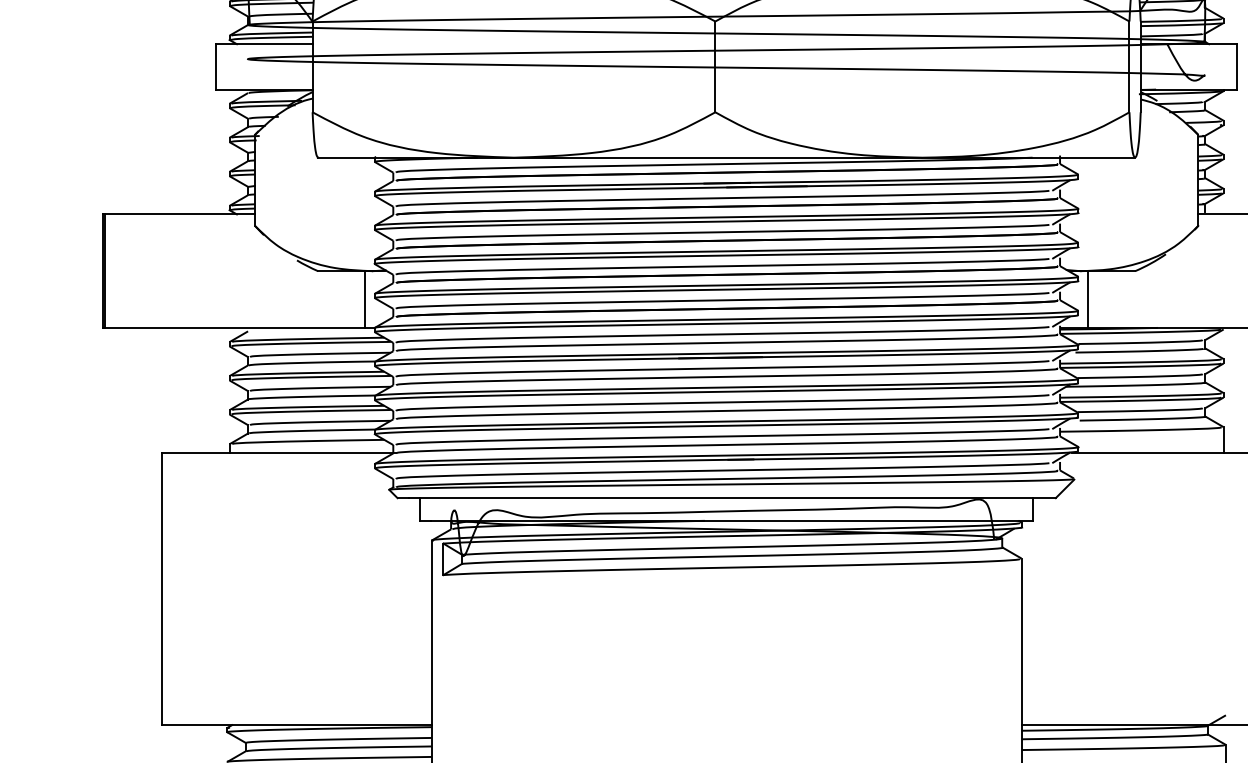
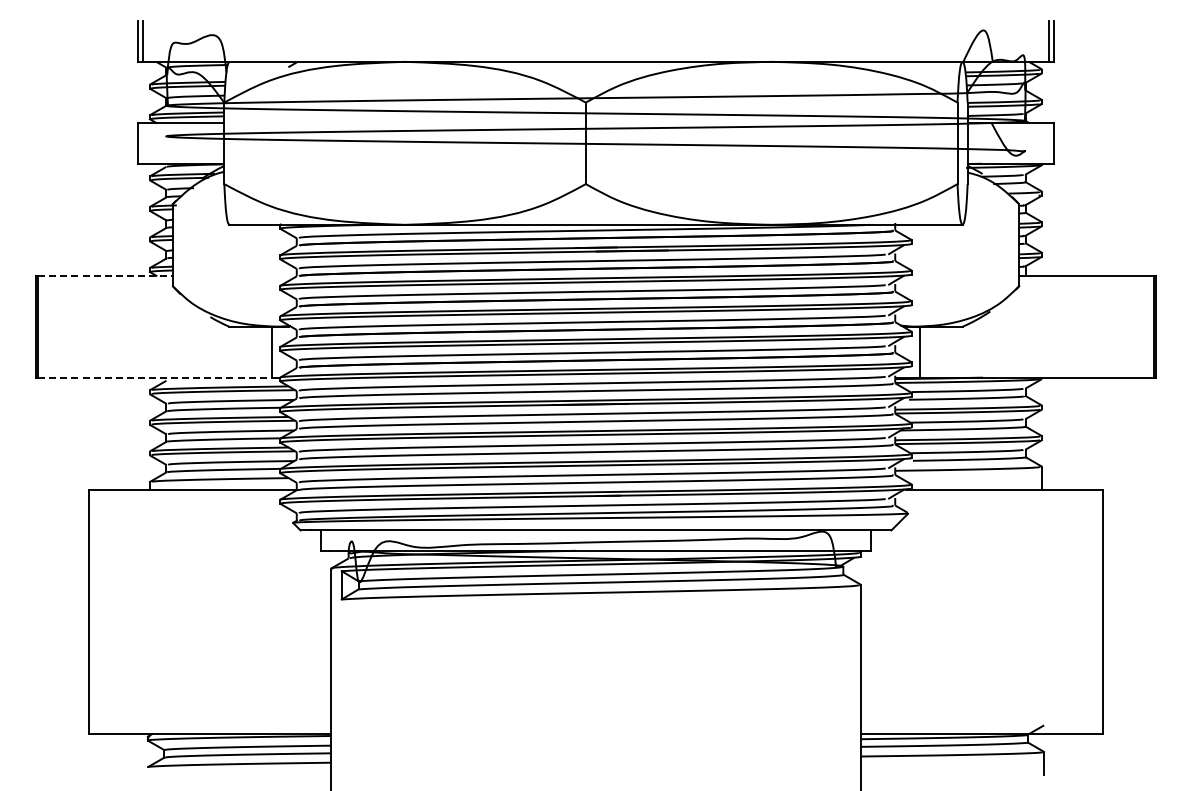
line: (180, 214) -> (105, 275), solid -> dashed
line: (234, 327) -> (154, 377), solid -> dashed

